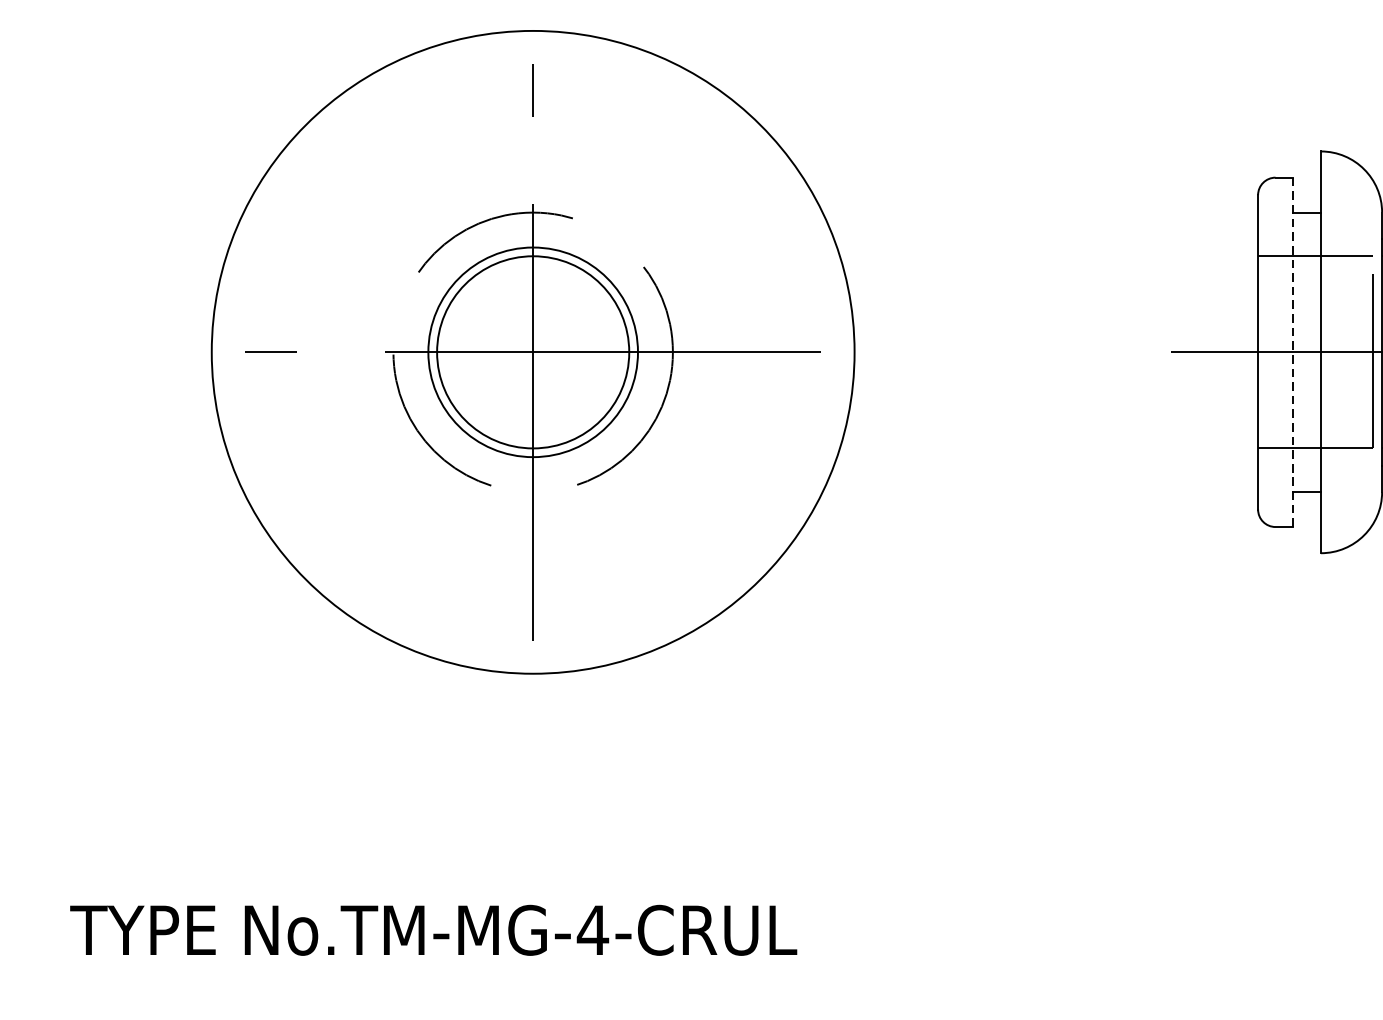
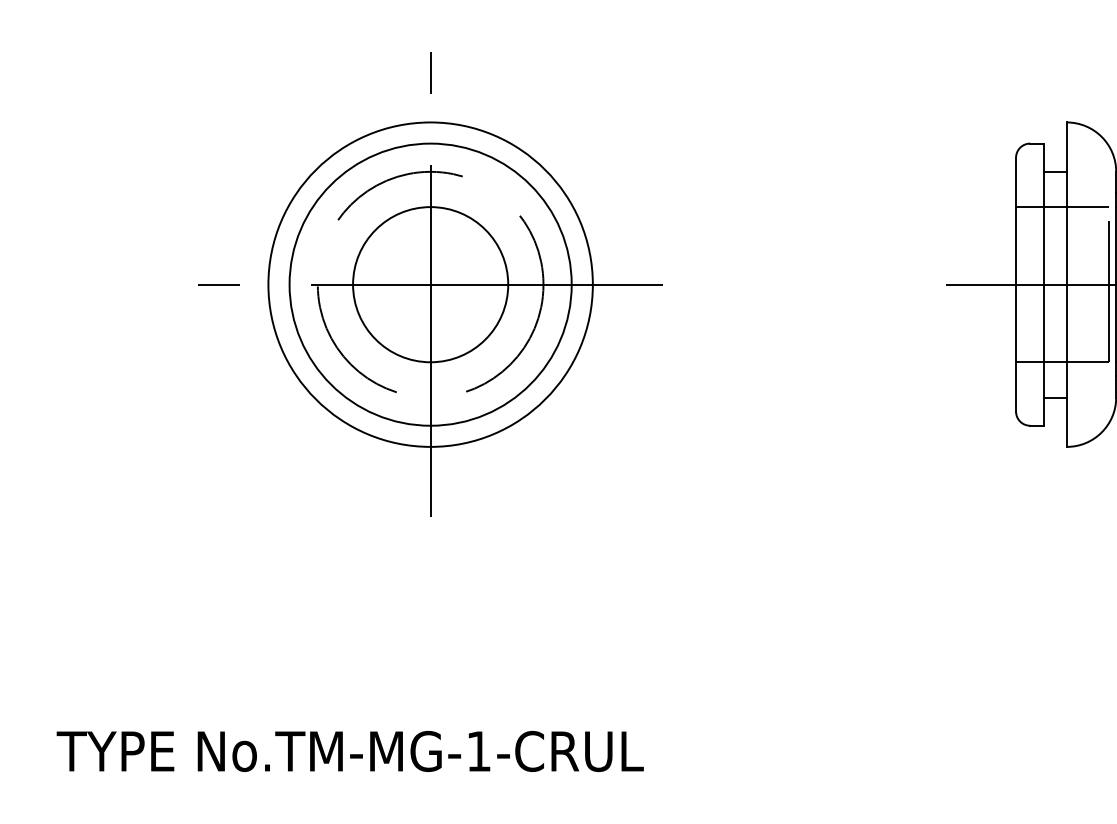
circle: (532, 352) -> (430, 284), size x0.62
circle: (532, 352) -> (430, 284), size x1.67
line: (1293, 352) -> (1044, 284), dashed -> solid
text: (592, 930) -> (478, 751), No.TM-MG-4-CRUL -> No.TM-MG-1-CRUL

